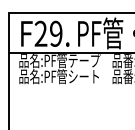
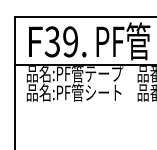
text: (40, 33) -> (51, 41), F29. -> F39.

